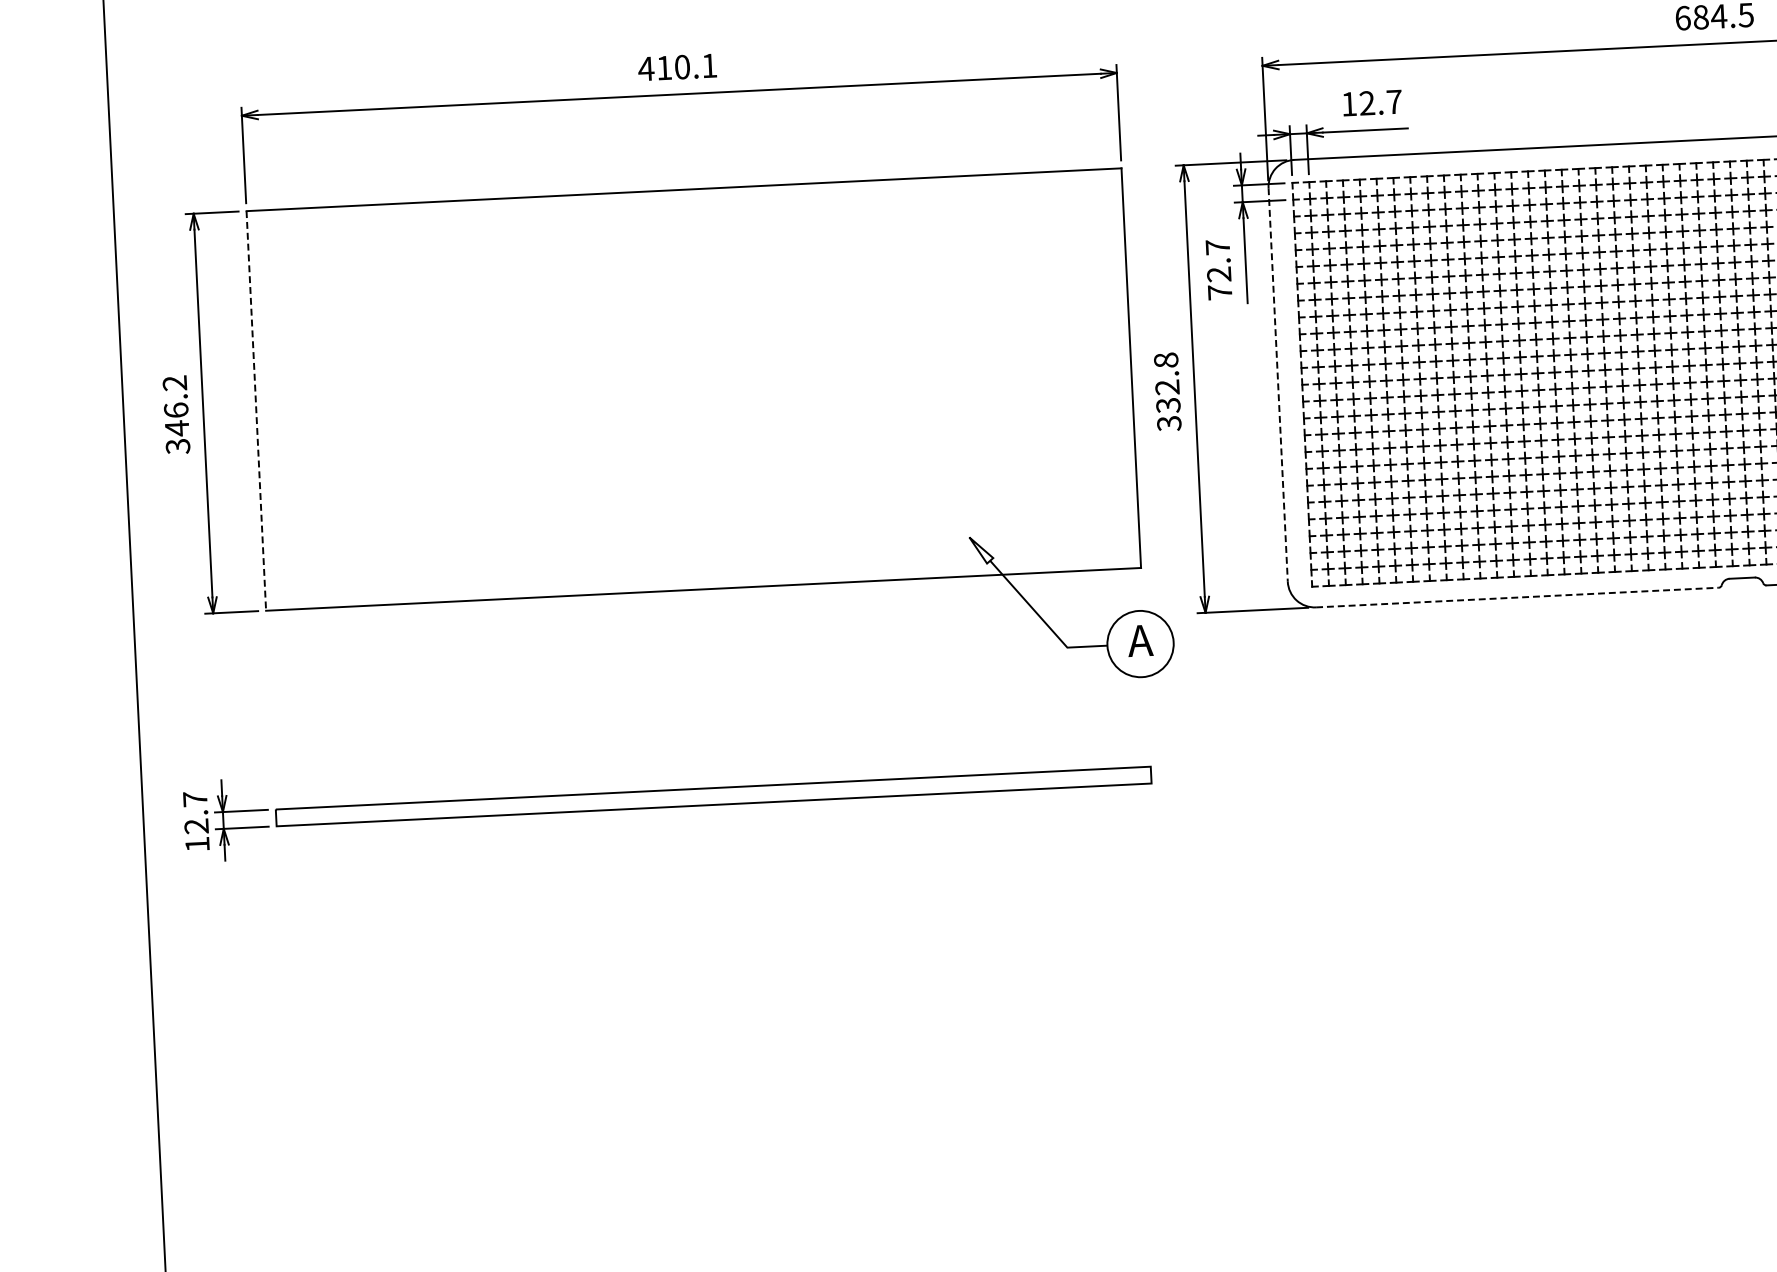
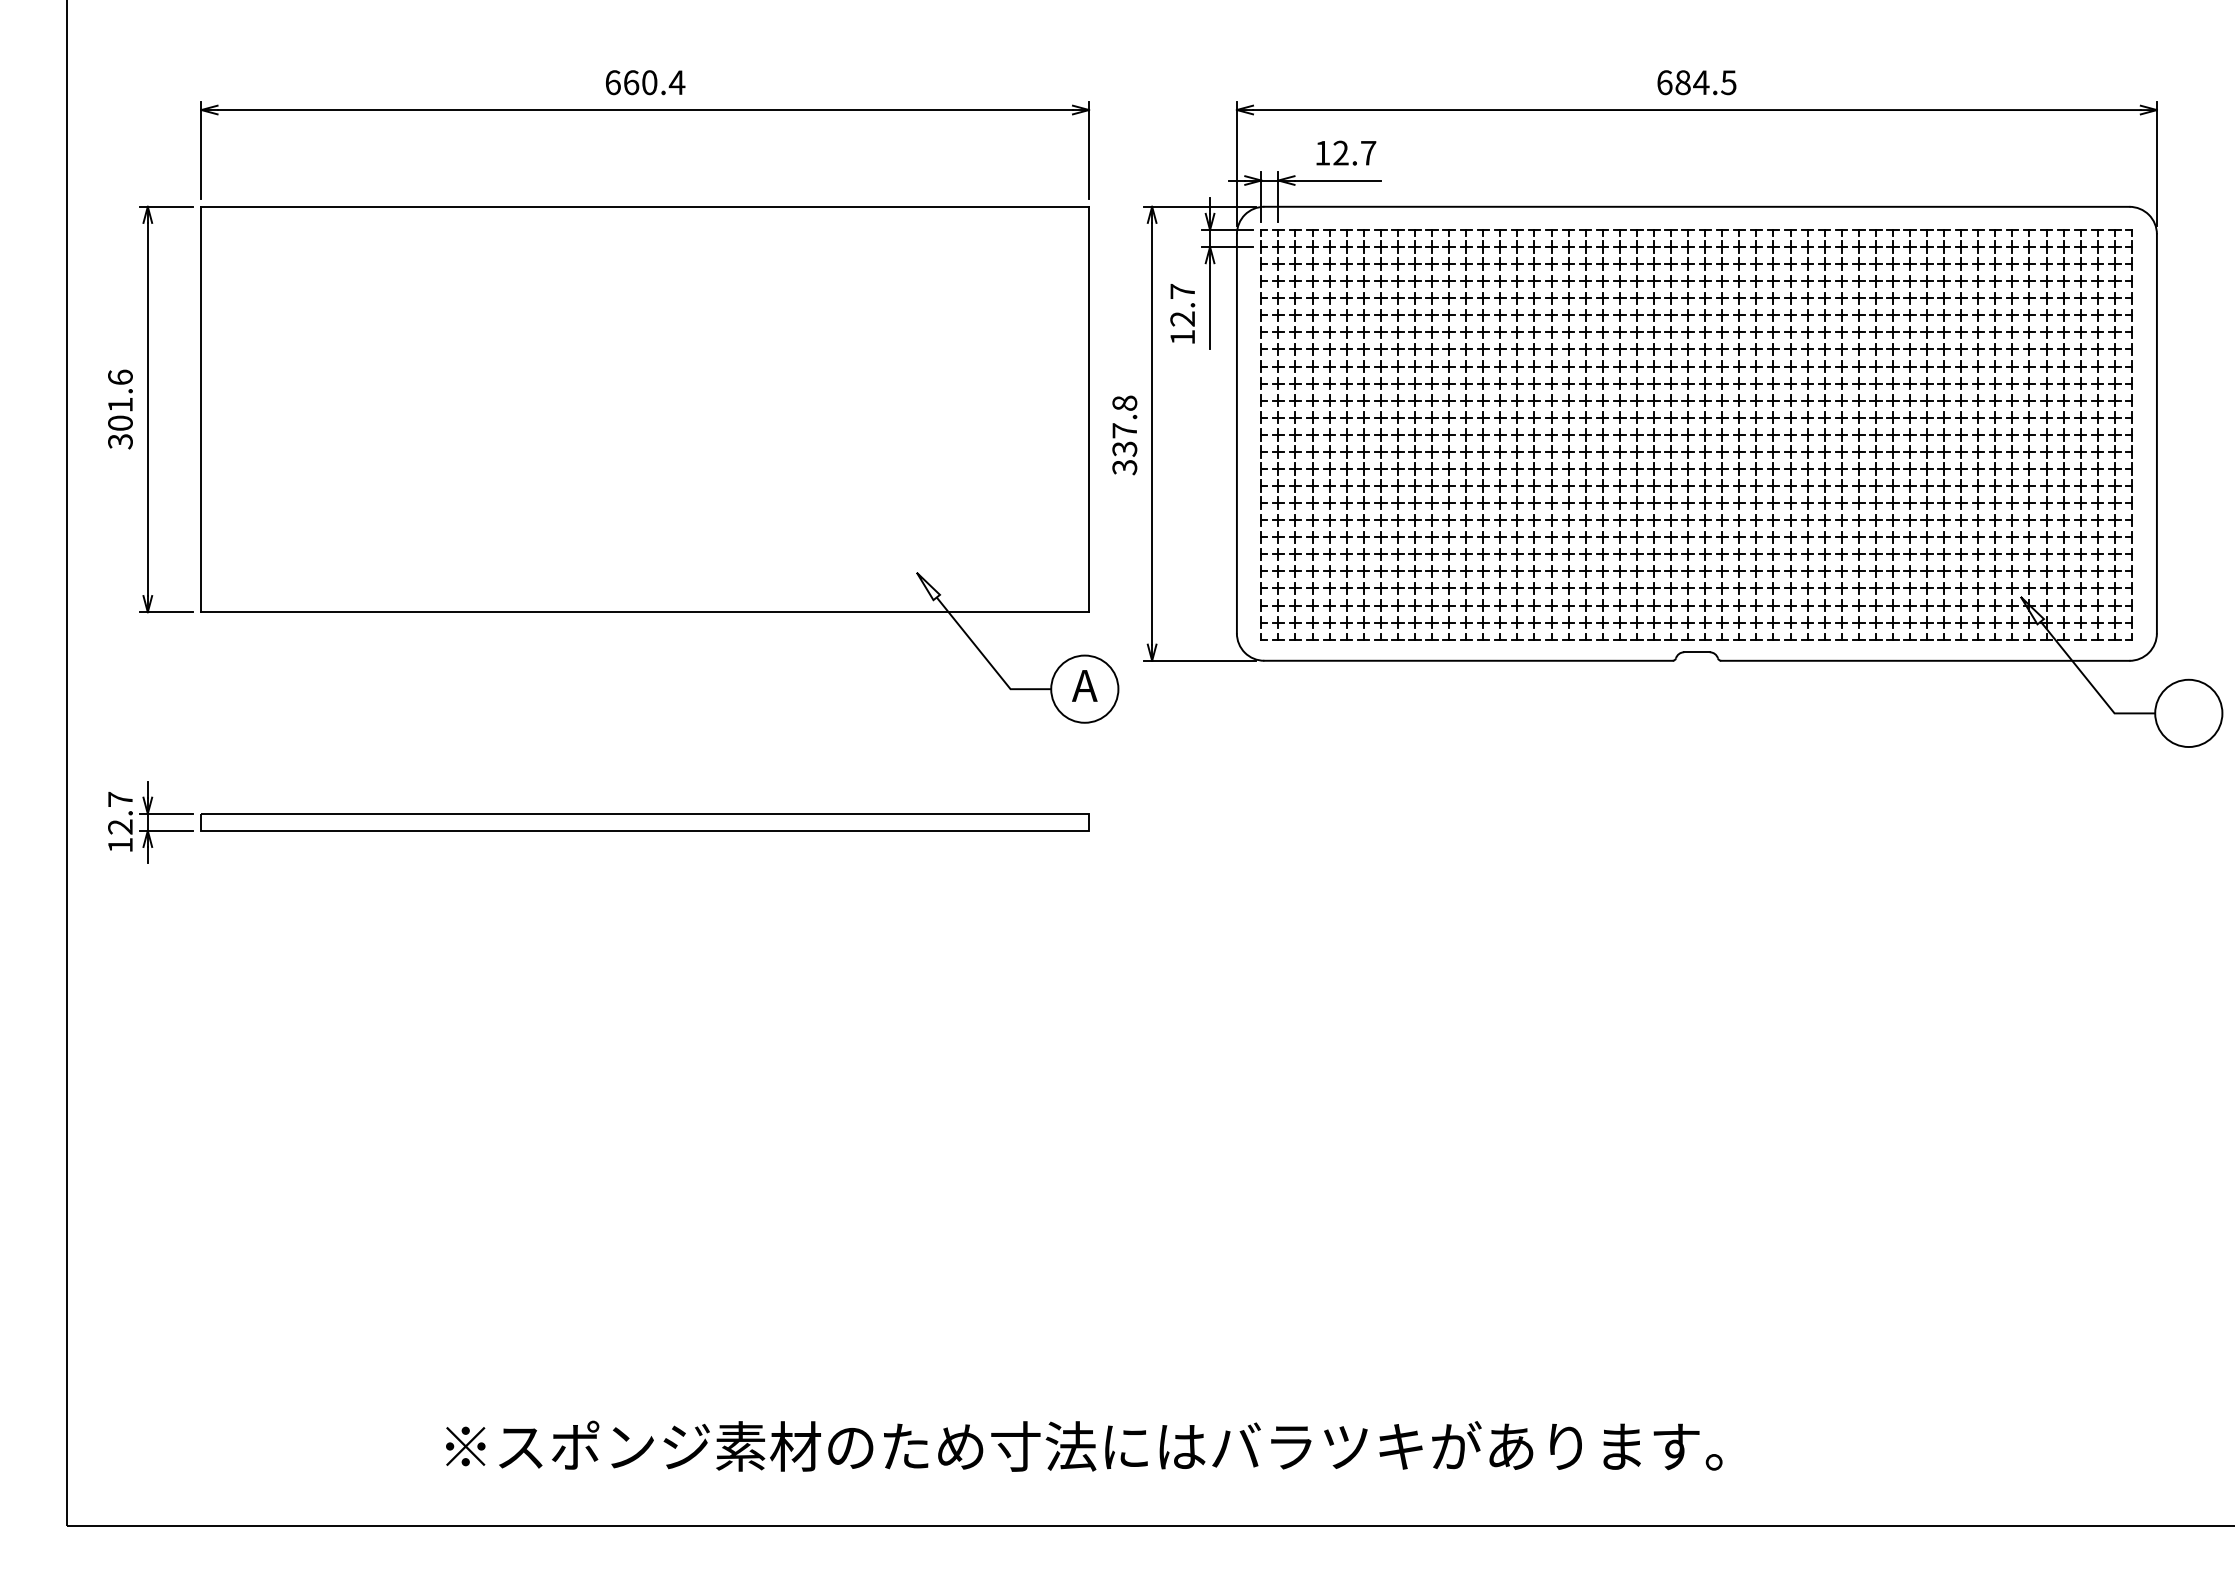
text: (677, 67) -> (644, 82), 410.1 -> 660.4
text: (1219, 291) -> (1182, 336), 72.7 -> 12.7
line: (1277, 384) -> (1236, 433), dashed -> solid
text: (1167, 387) -> (1124, 430), 332.8 -> 337.8
text: (176, 405) -> (120, 400), 346.2 -> 301.6
line: (256, 410) -> (201, 409), dashed -> solid
line: (1518, 597) -> (1469, 660), dashed -> solid

